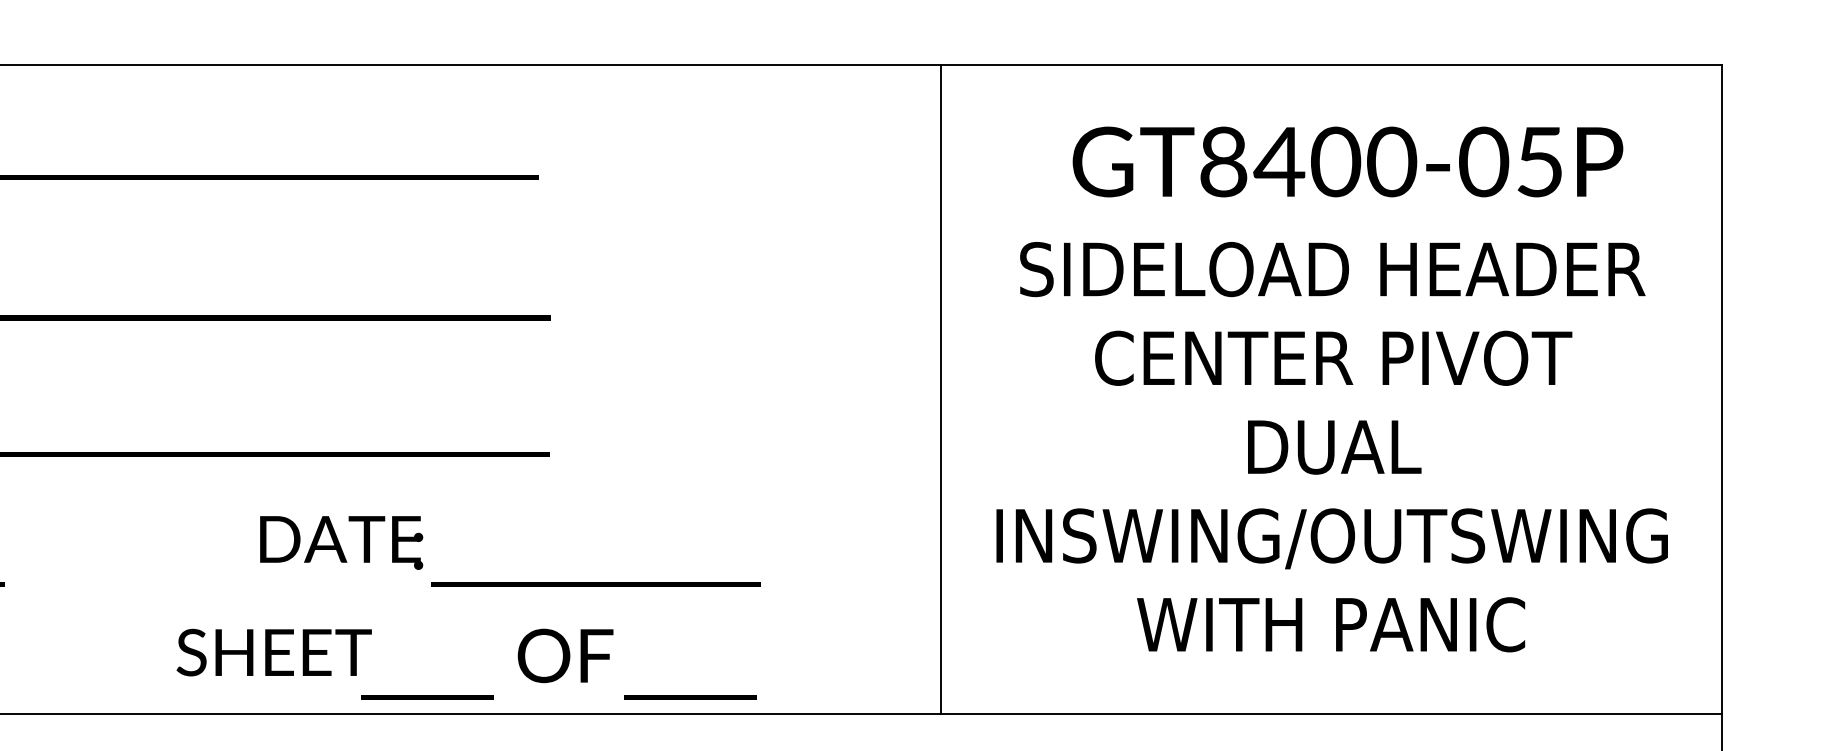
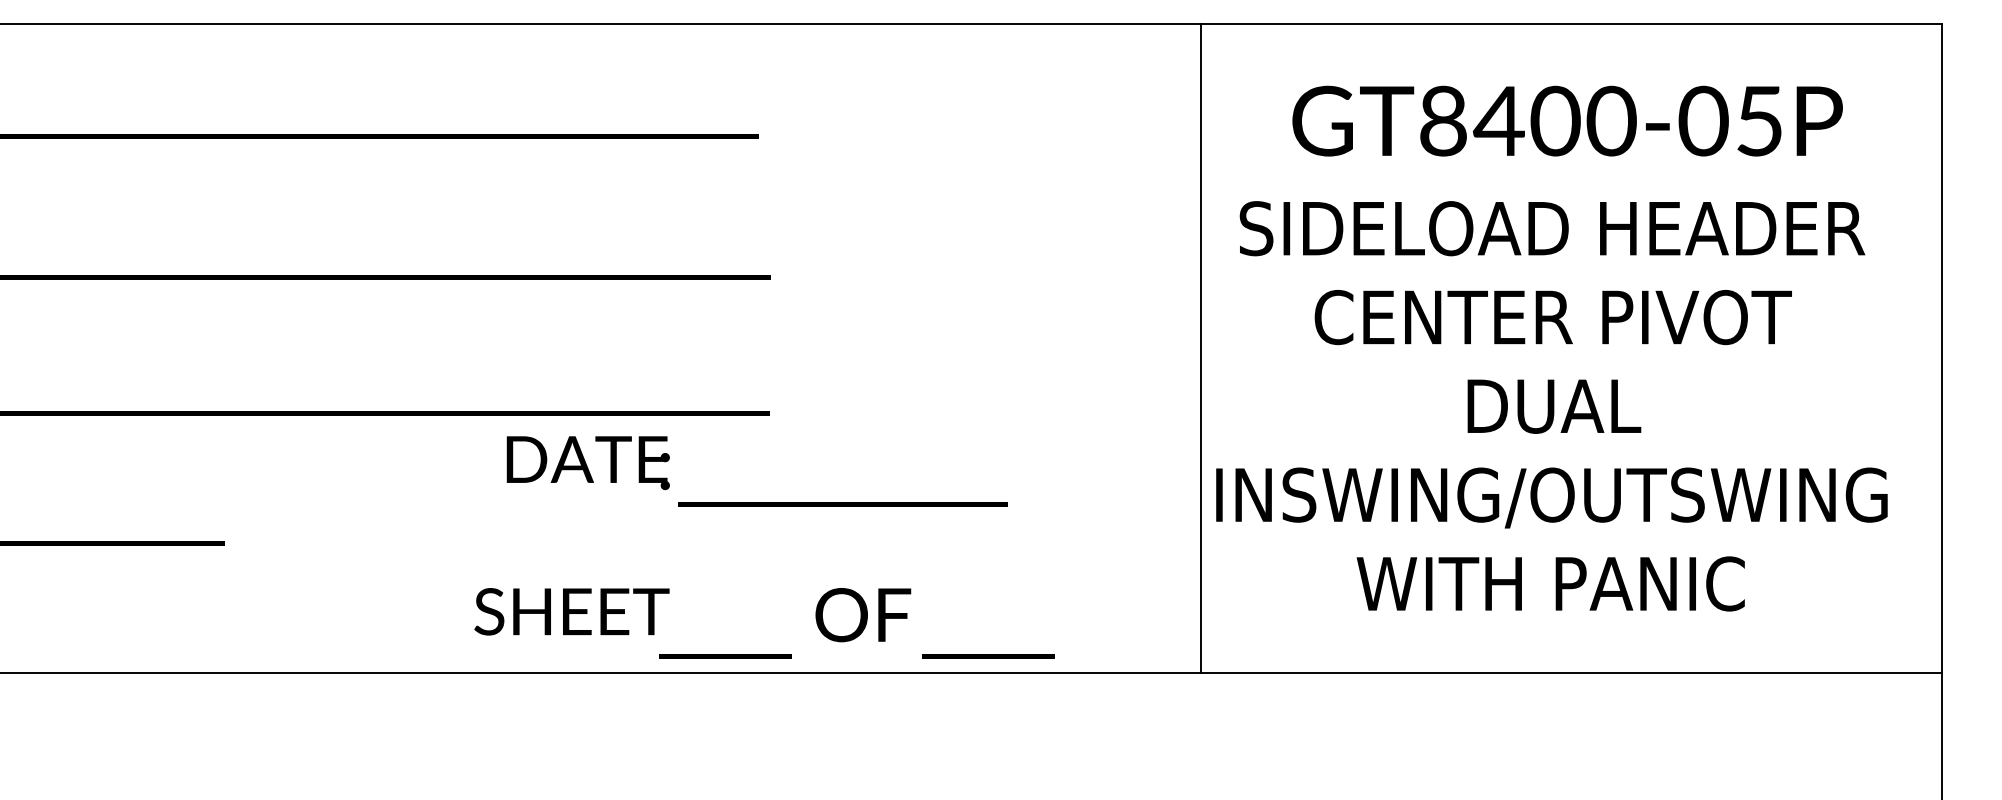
line: (940, 389) -> (1200, 348), moved
text: (509, 551) -> (756, 471), moved
text: (466, 664) -> (764, 623), moved

